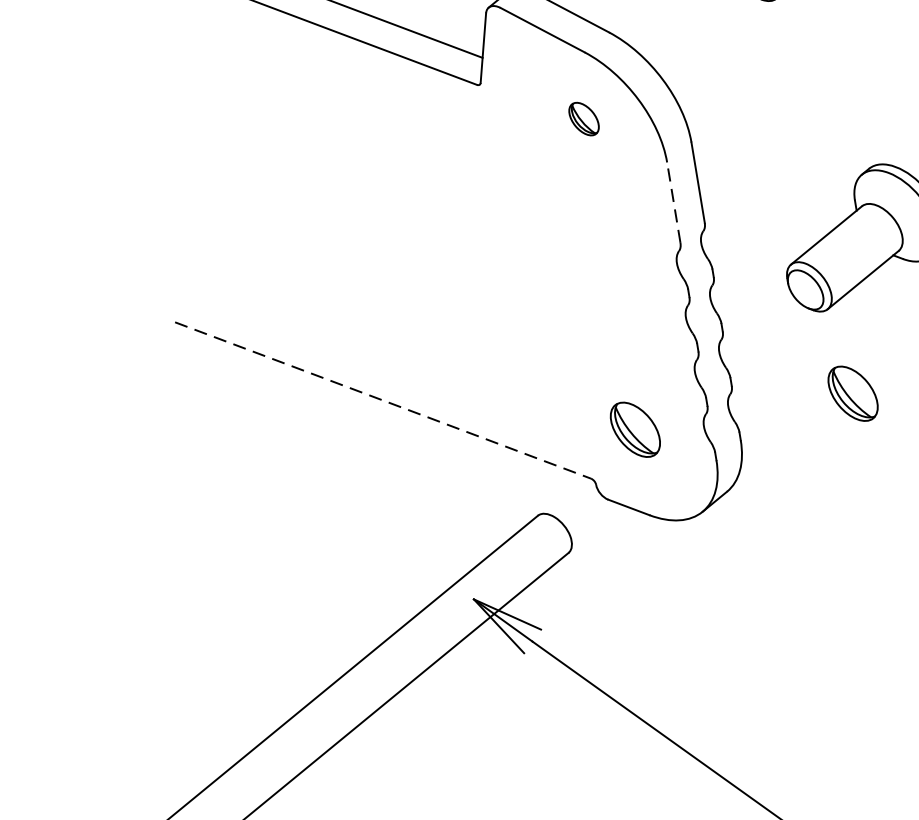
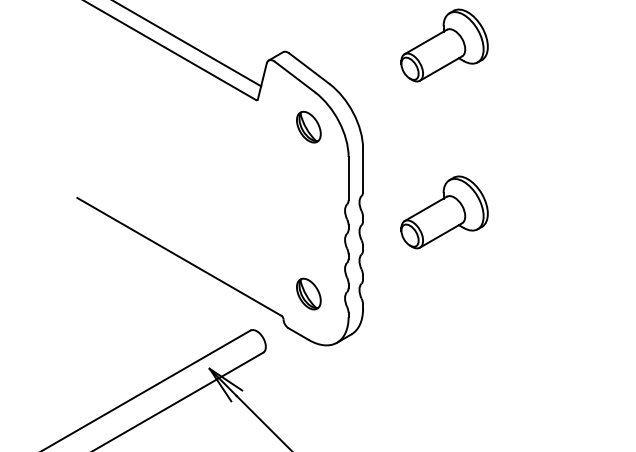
part: (583, 118) -> (308, 126), size x1.67
line: (673, 202) -> (348, 178), dashed -> solid
part: (852, 392) -> (425, 293), removed
line: (383, 399) -> (179, 256), dashed -> solid

